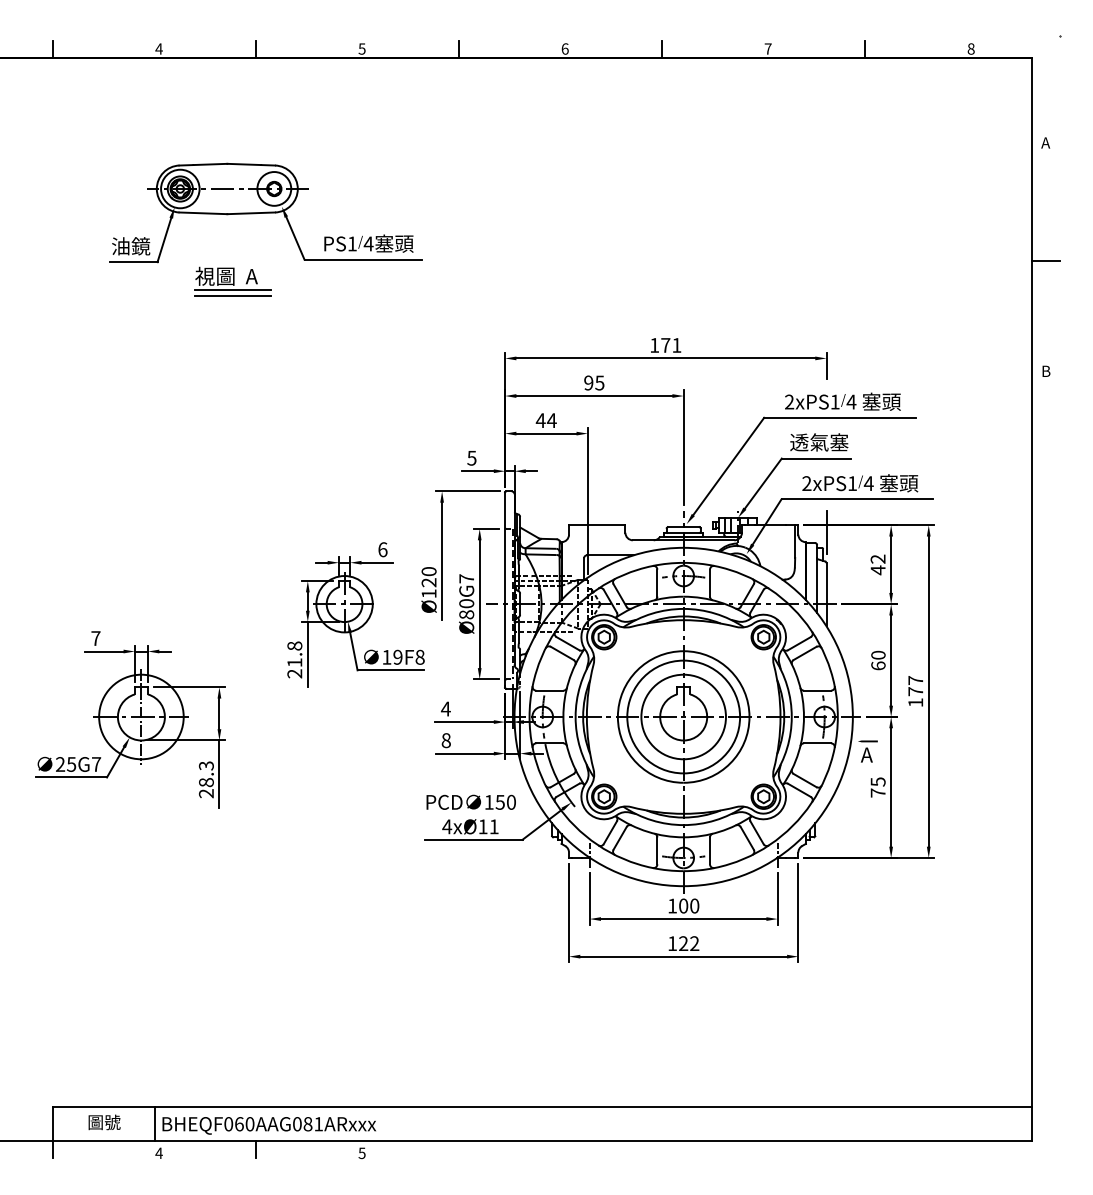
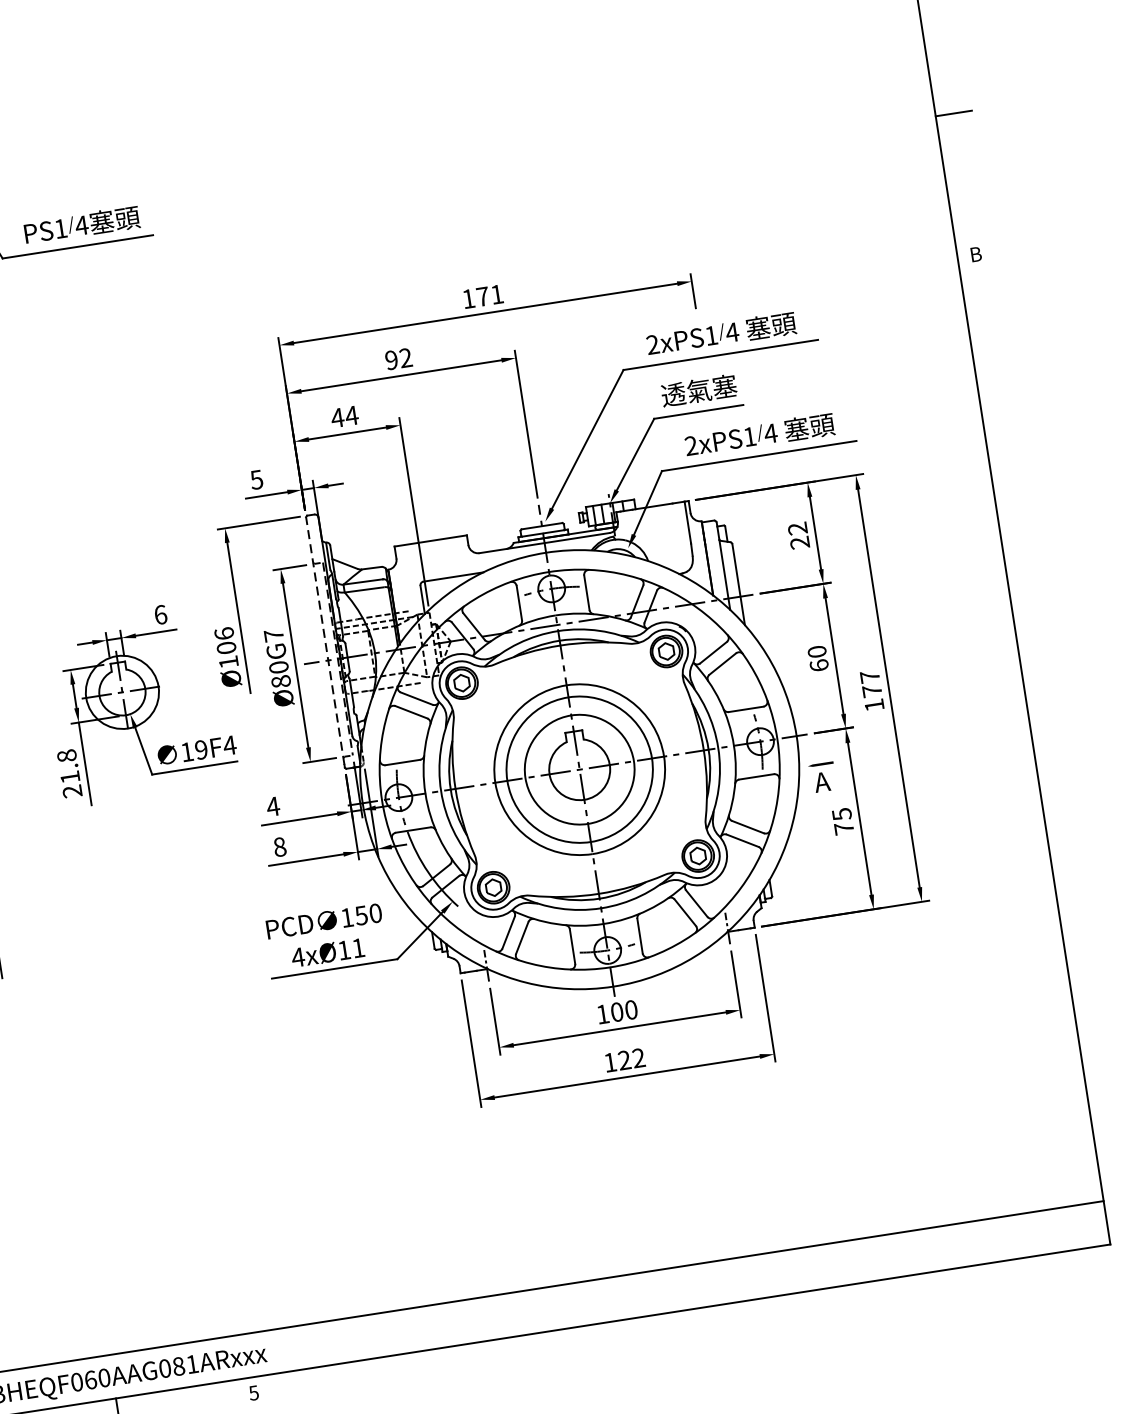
text: (599, 382) -> (405, 357), 95 -> 92
line: (826, 532) -> (726, 504), removed
text: (877, 570) -> (799, 543), 42 -> 22
text: (428, 577) -> (224, 641), Ø120 -> Ø106
line: (505, 588) -> (325, 640), solid -> dashed
text: (420, 656) -> (230, 744), 19F8 -> 19F4

